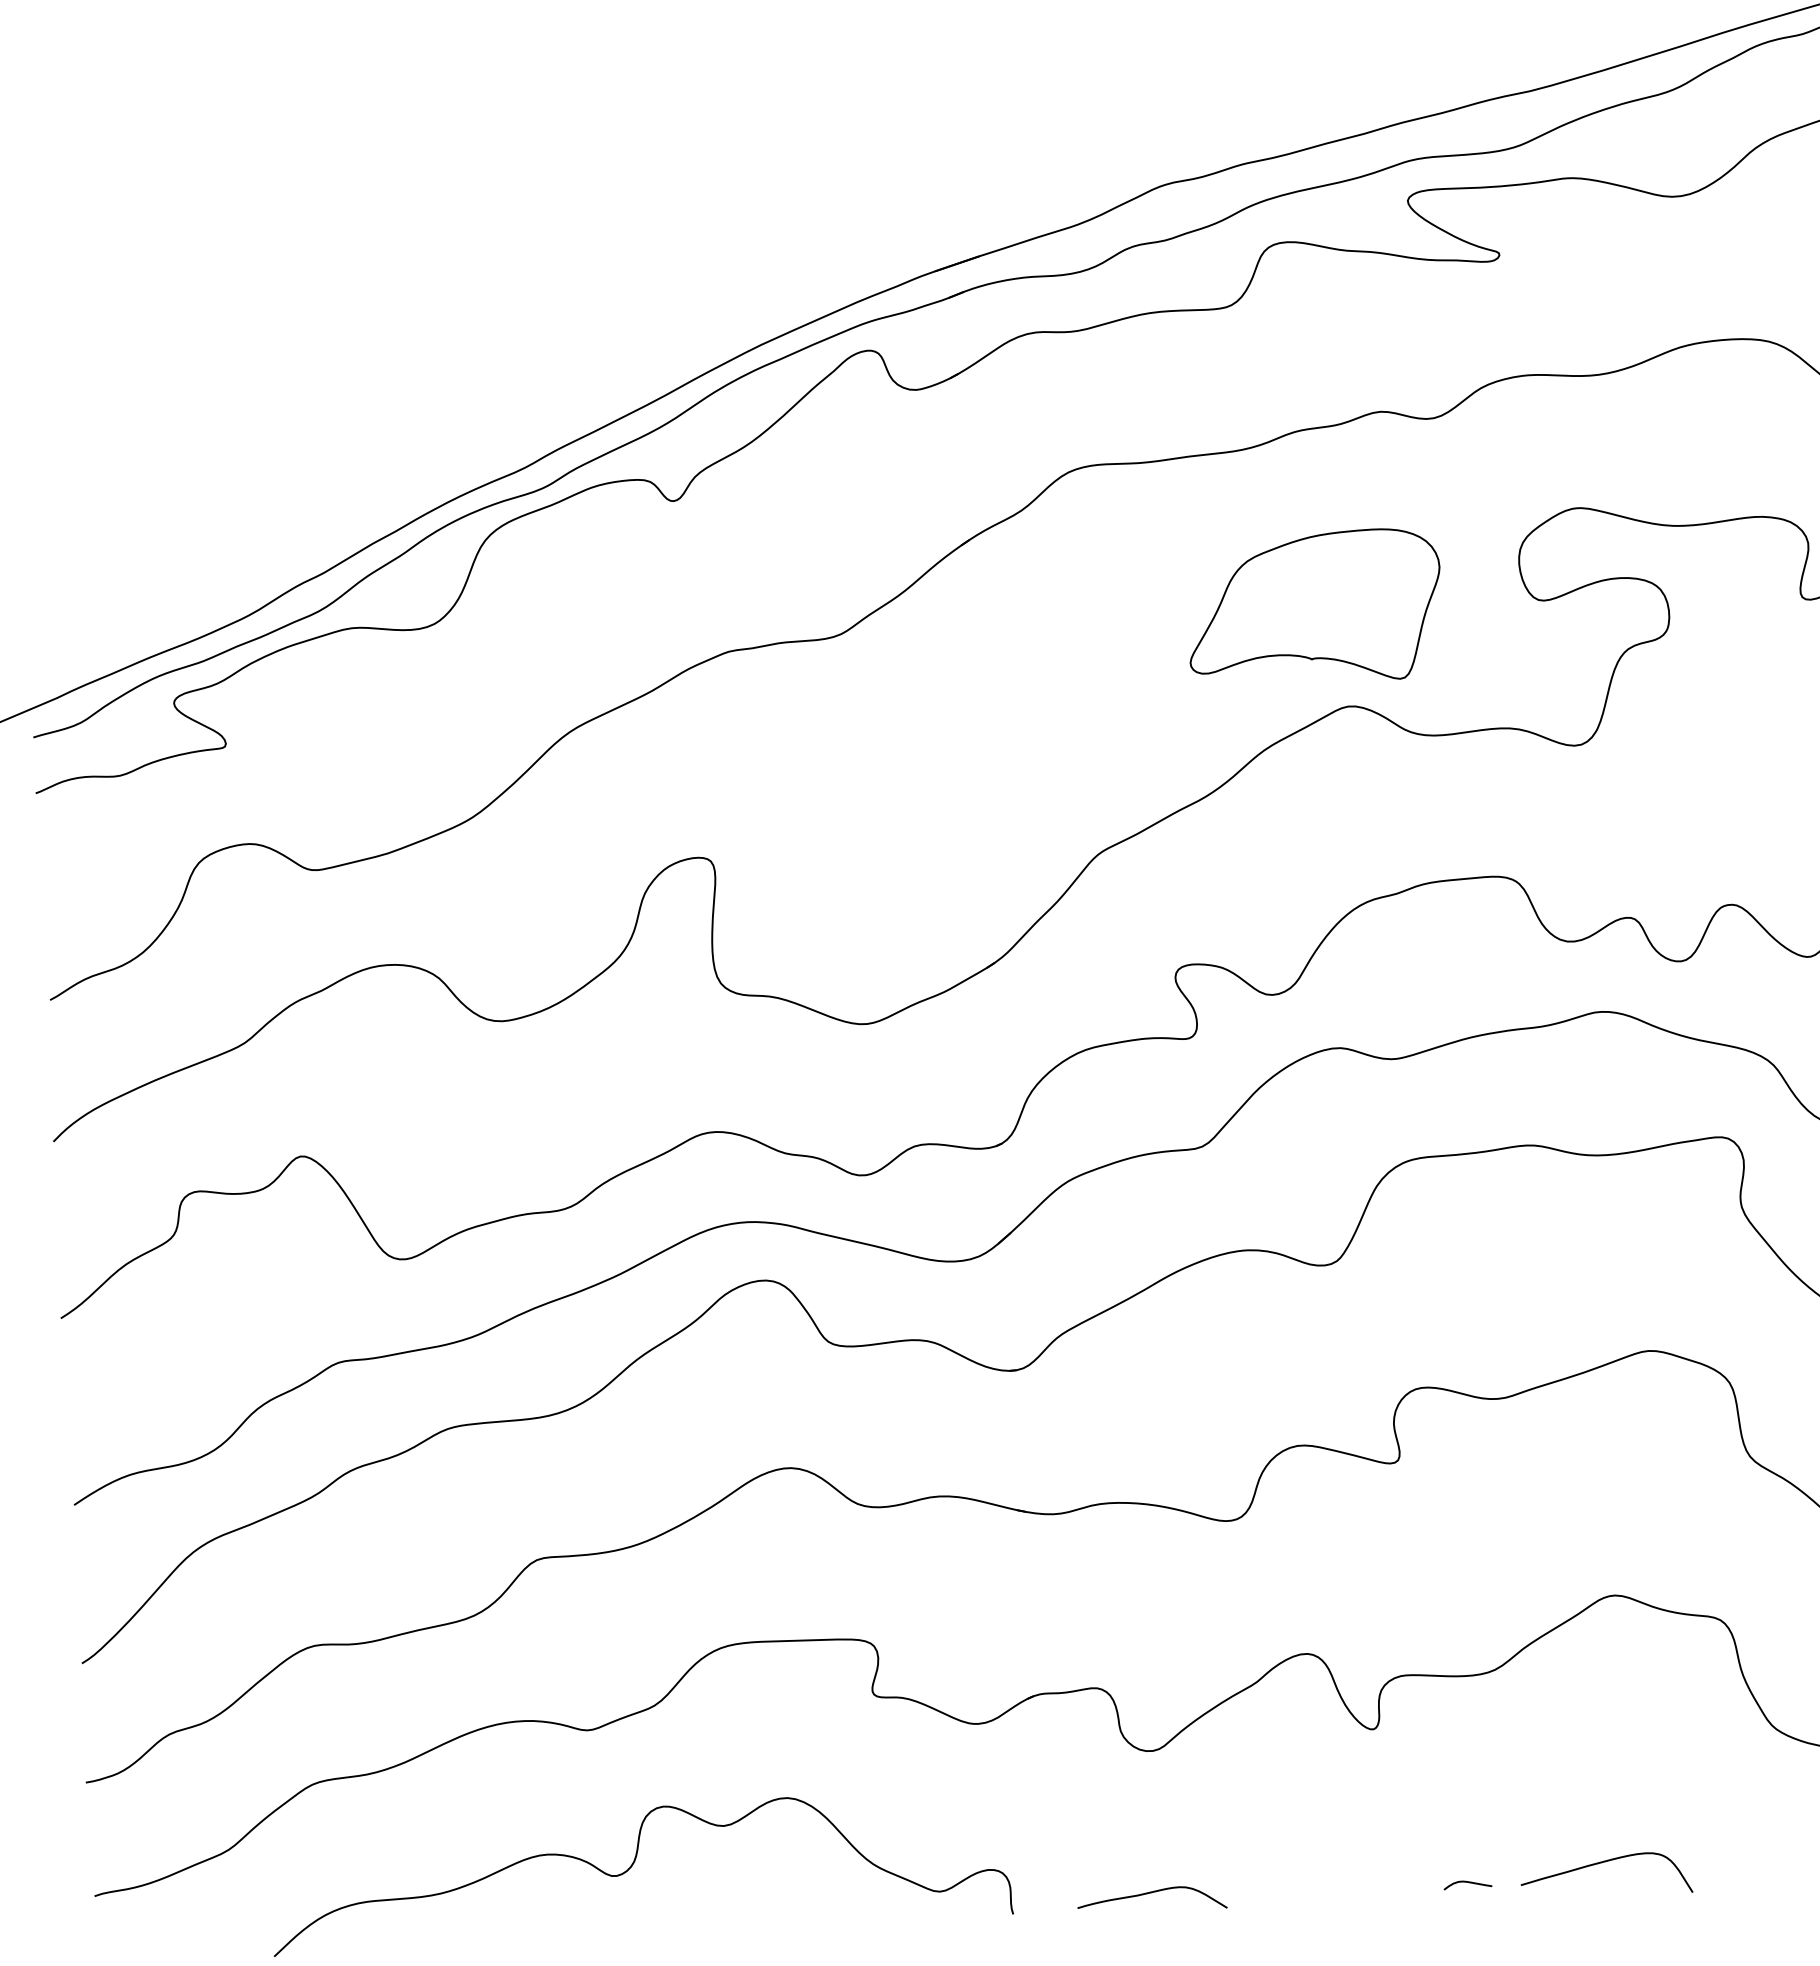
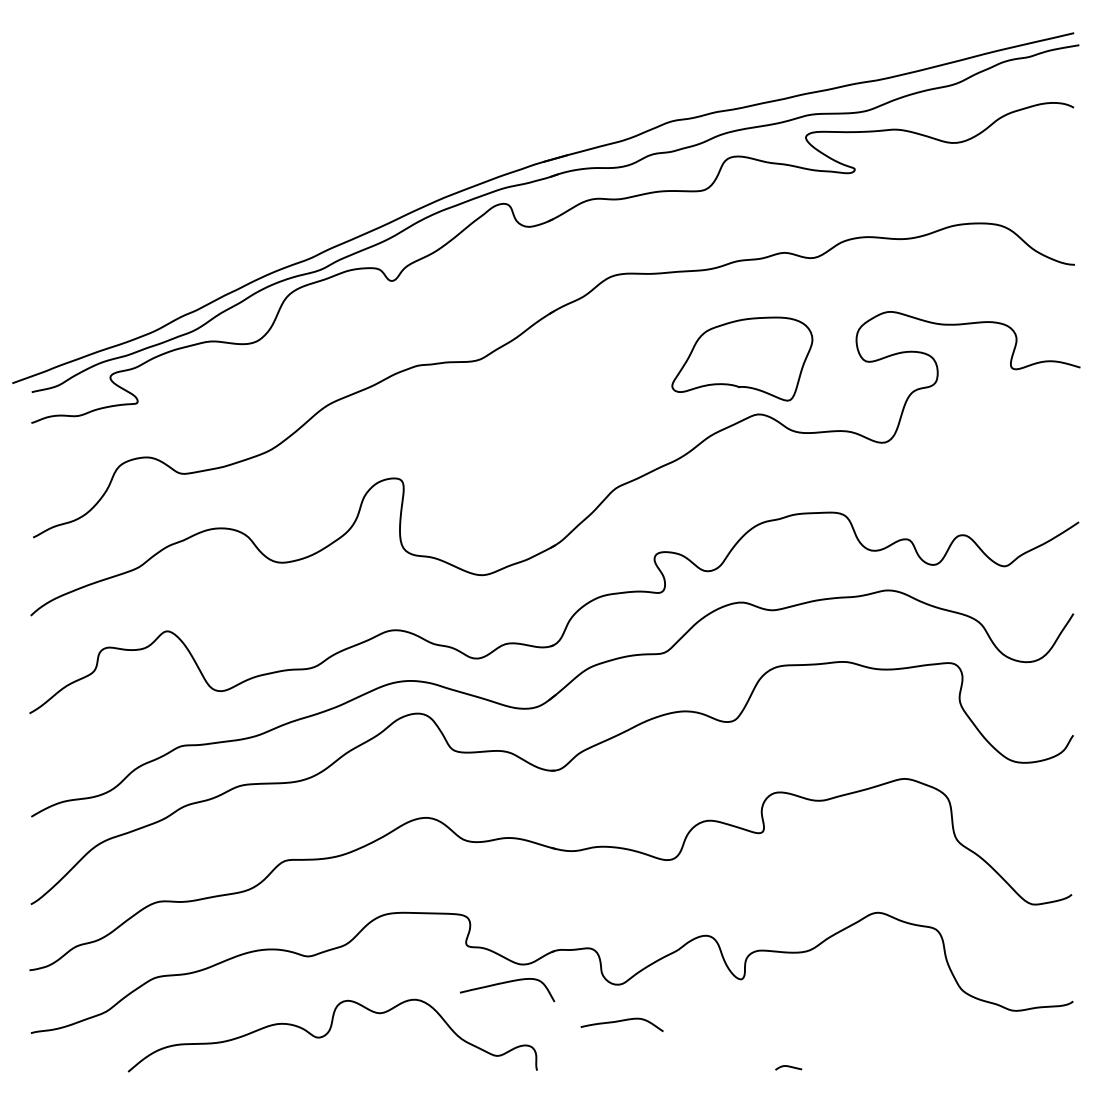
curve: (1604, 1863) -> (506, 983), moved
curve: (1150, 1893) -> (621, 1021), moved

